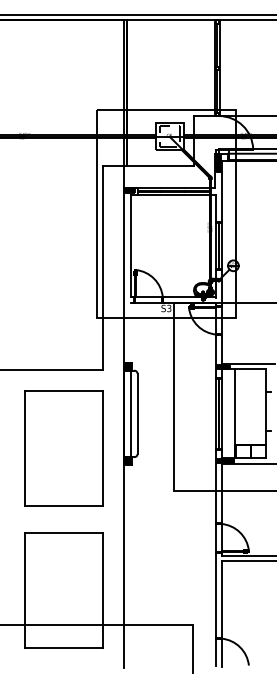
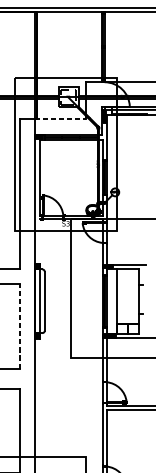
line: (159, 165) -> (60, 118), solid -> dashed
line: (103, 447) -> (19, 325), solid -> dashed

